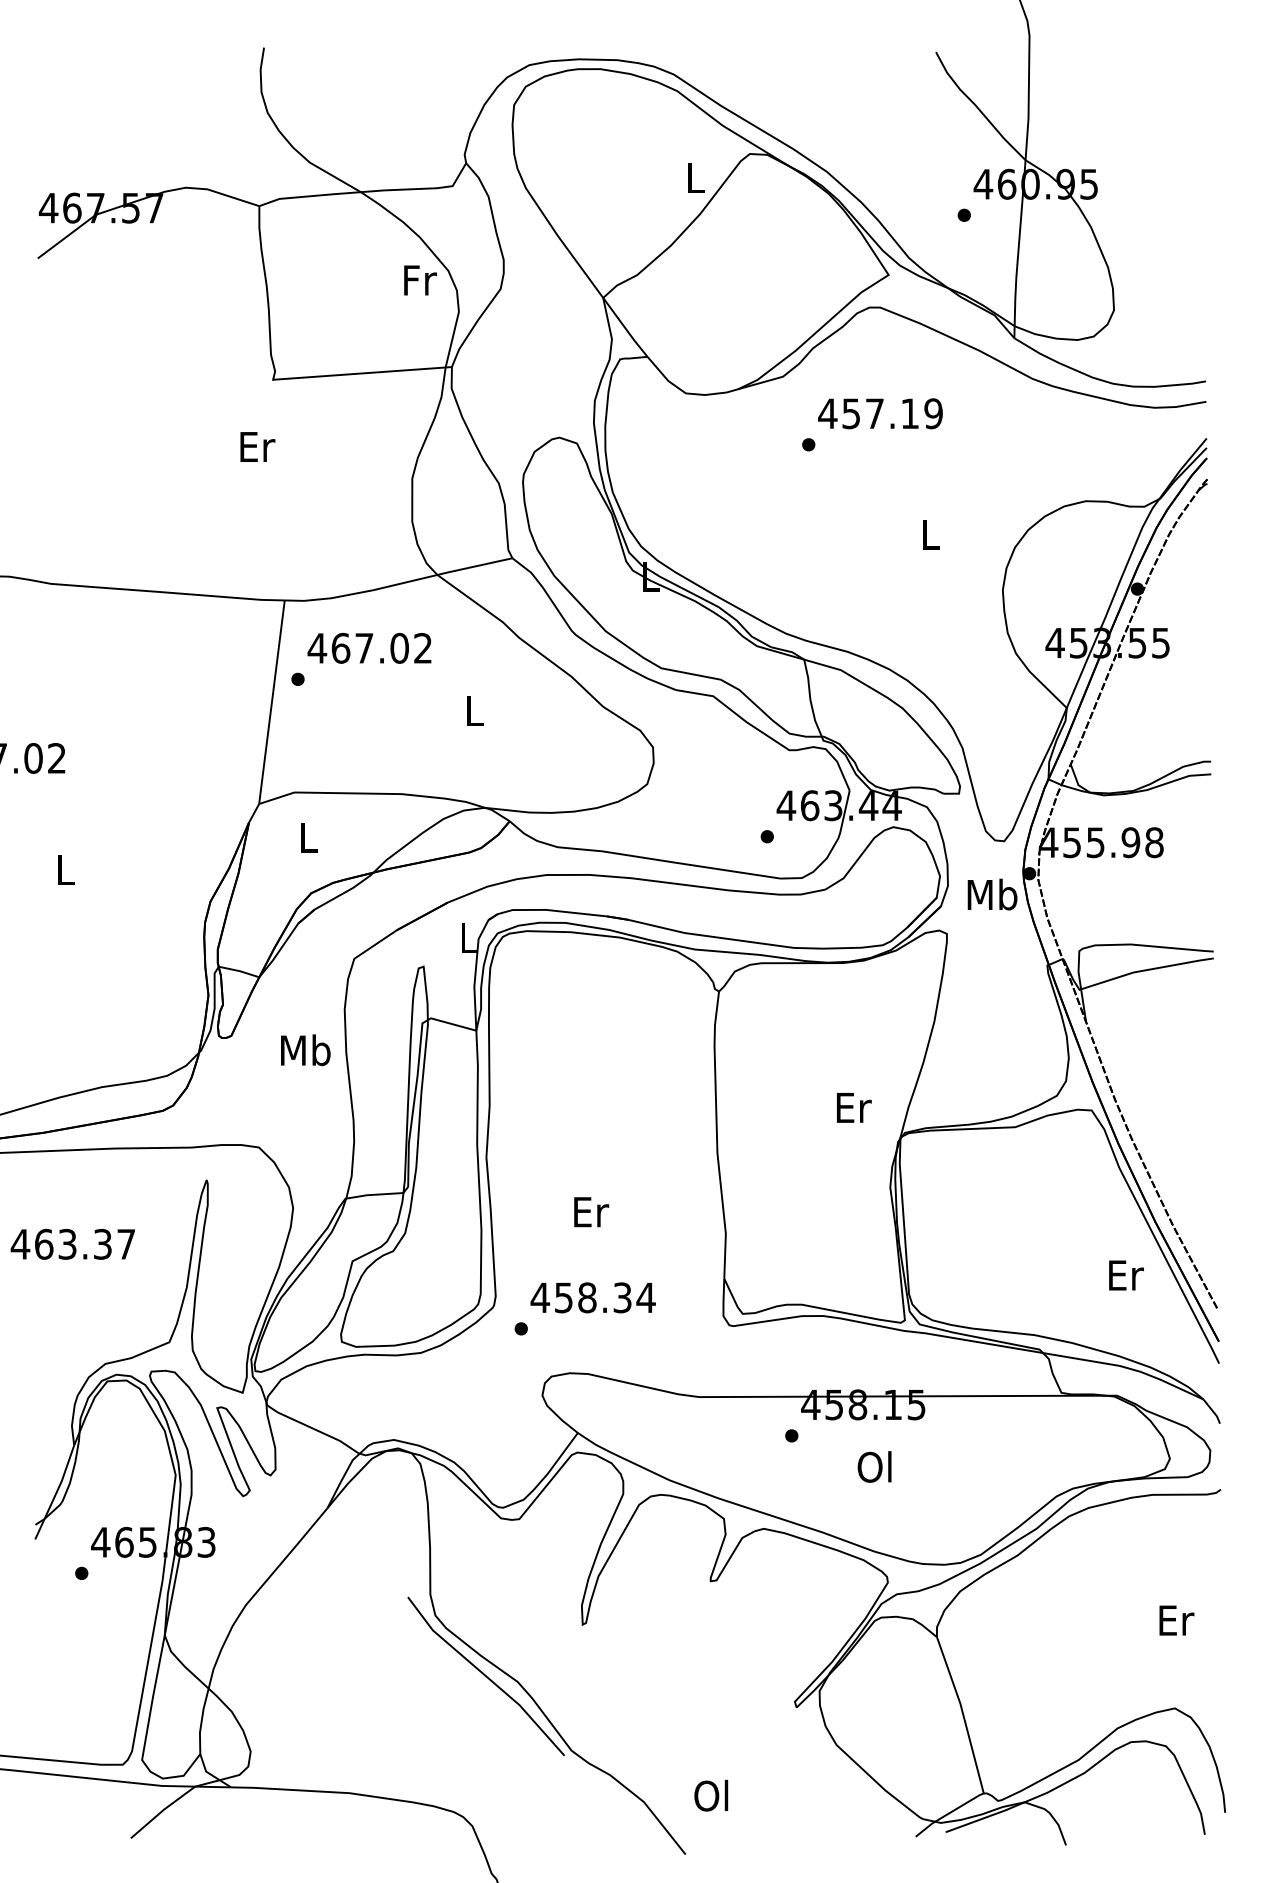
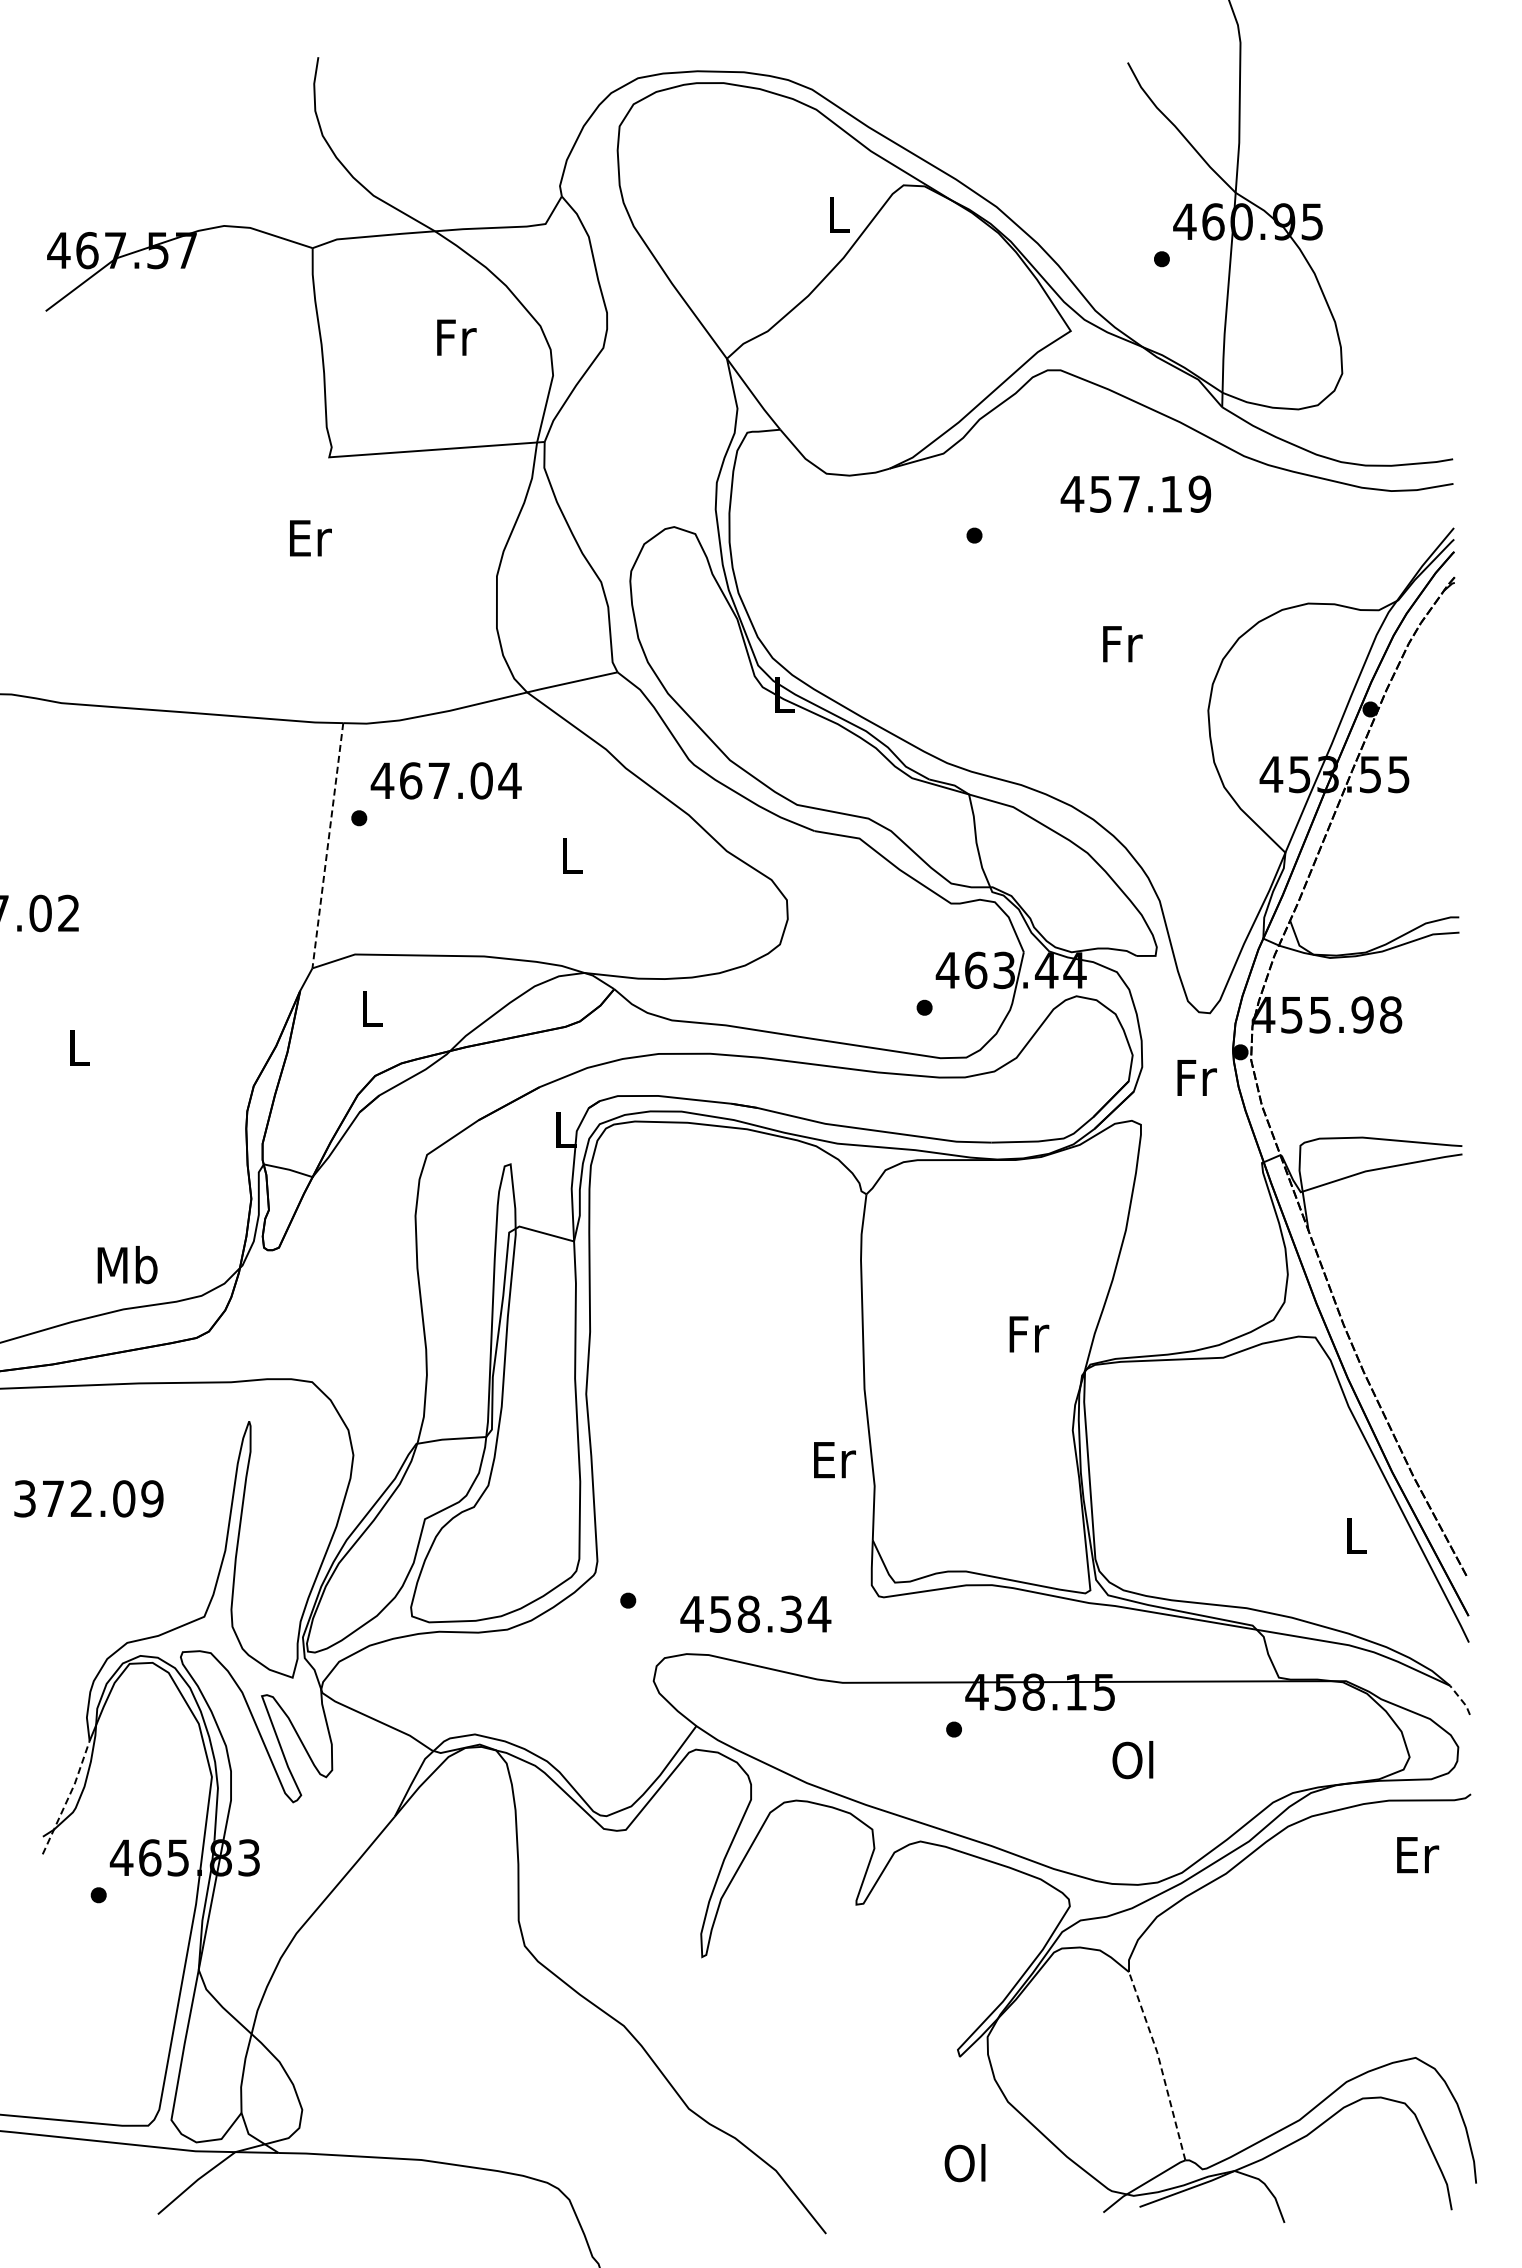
text: (420, 280) -> (456, 337), moved
text: (880, 413) -> (1135, 493), moved
text: (931, 535) -> (1122, 644), L -> Fr
text: (422, 648) -> (509, 780), 467.02 -> 467.04
line: (271, 702) -> (327, 845), solid -> dashed
text: (992, 894) -> (1195, 1077), Mb -> Fr
text: (305, 1050) -> (127, 1265), moved
text: (854, 1107) -> (1029, 1334), Er -> Fr
text: (591, 1212) -> (834, 1460), moved
text: (73, 1244) -> (88, 1498), 463.37 -> 372.09
text: (1126, 1275) -> (1357, 1536), Er -> L
text: (592, 1297) -> (755, 1613), moved
line: (1212, 1411) -> (1461, 1700), solid -> dashed
text: (874, 1467) -> (1132, 1760), moved
line: (56, 1492) -> (68, 1797), solid -> dashed
text: (1177, 1620) -> (1418, 1855), moved
line: (485, 1676) -> (585, 2019), removed
line: (963, 1713) -> (1160, 2064), solid -> dashed
text: (710, 1796) -> (964, 2163), moved

